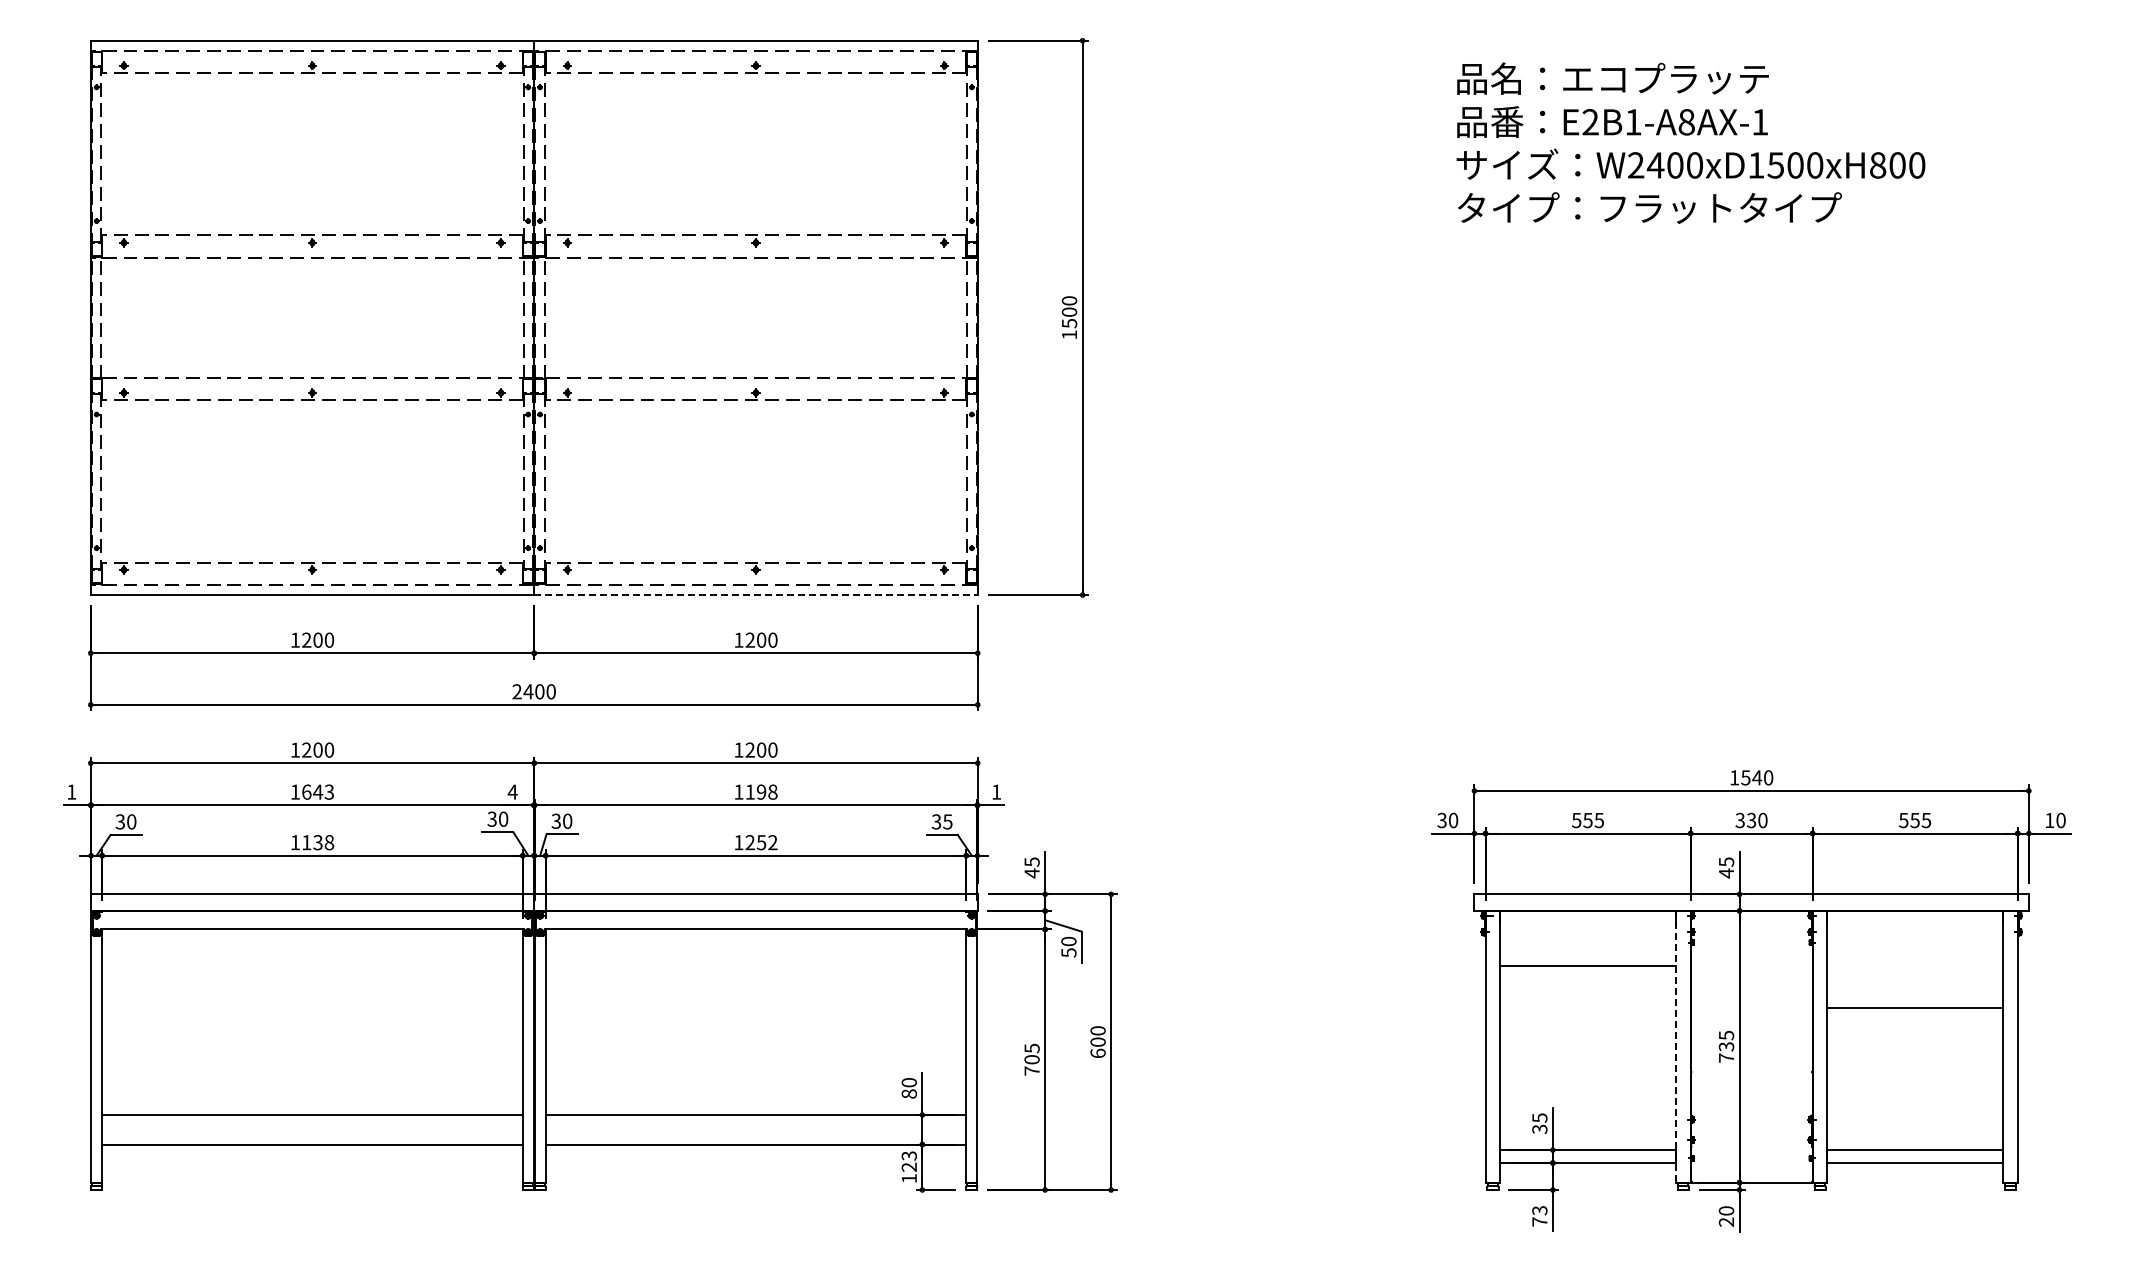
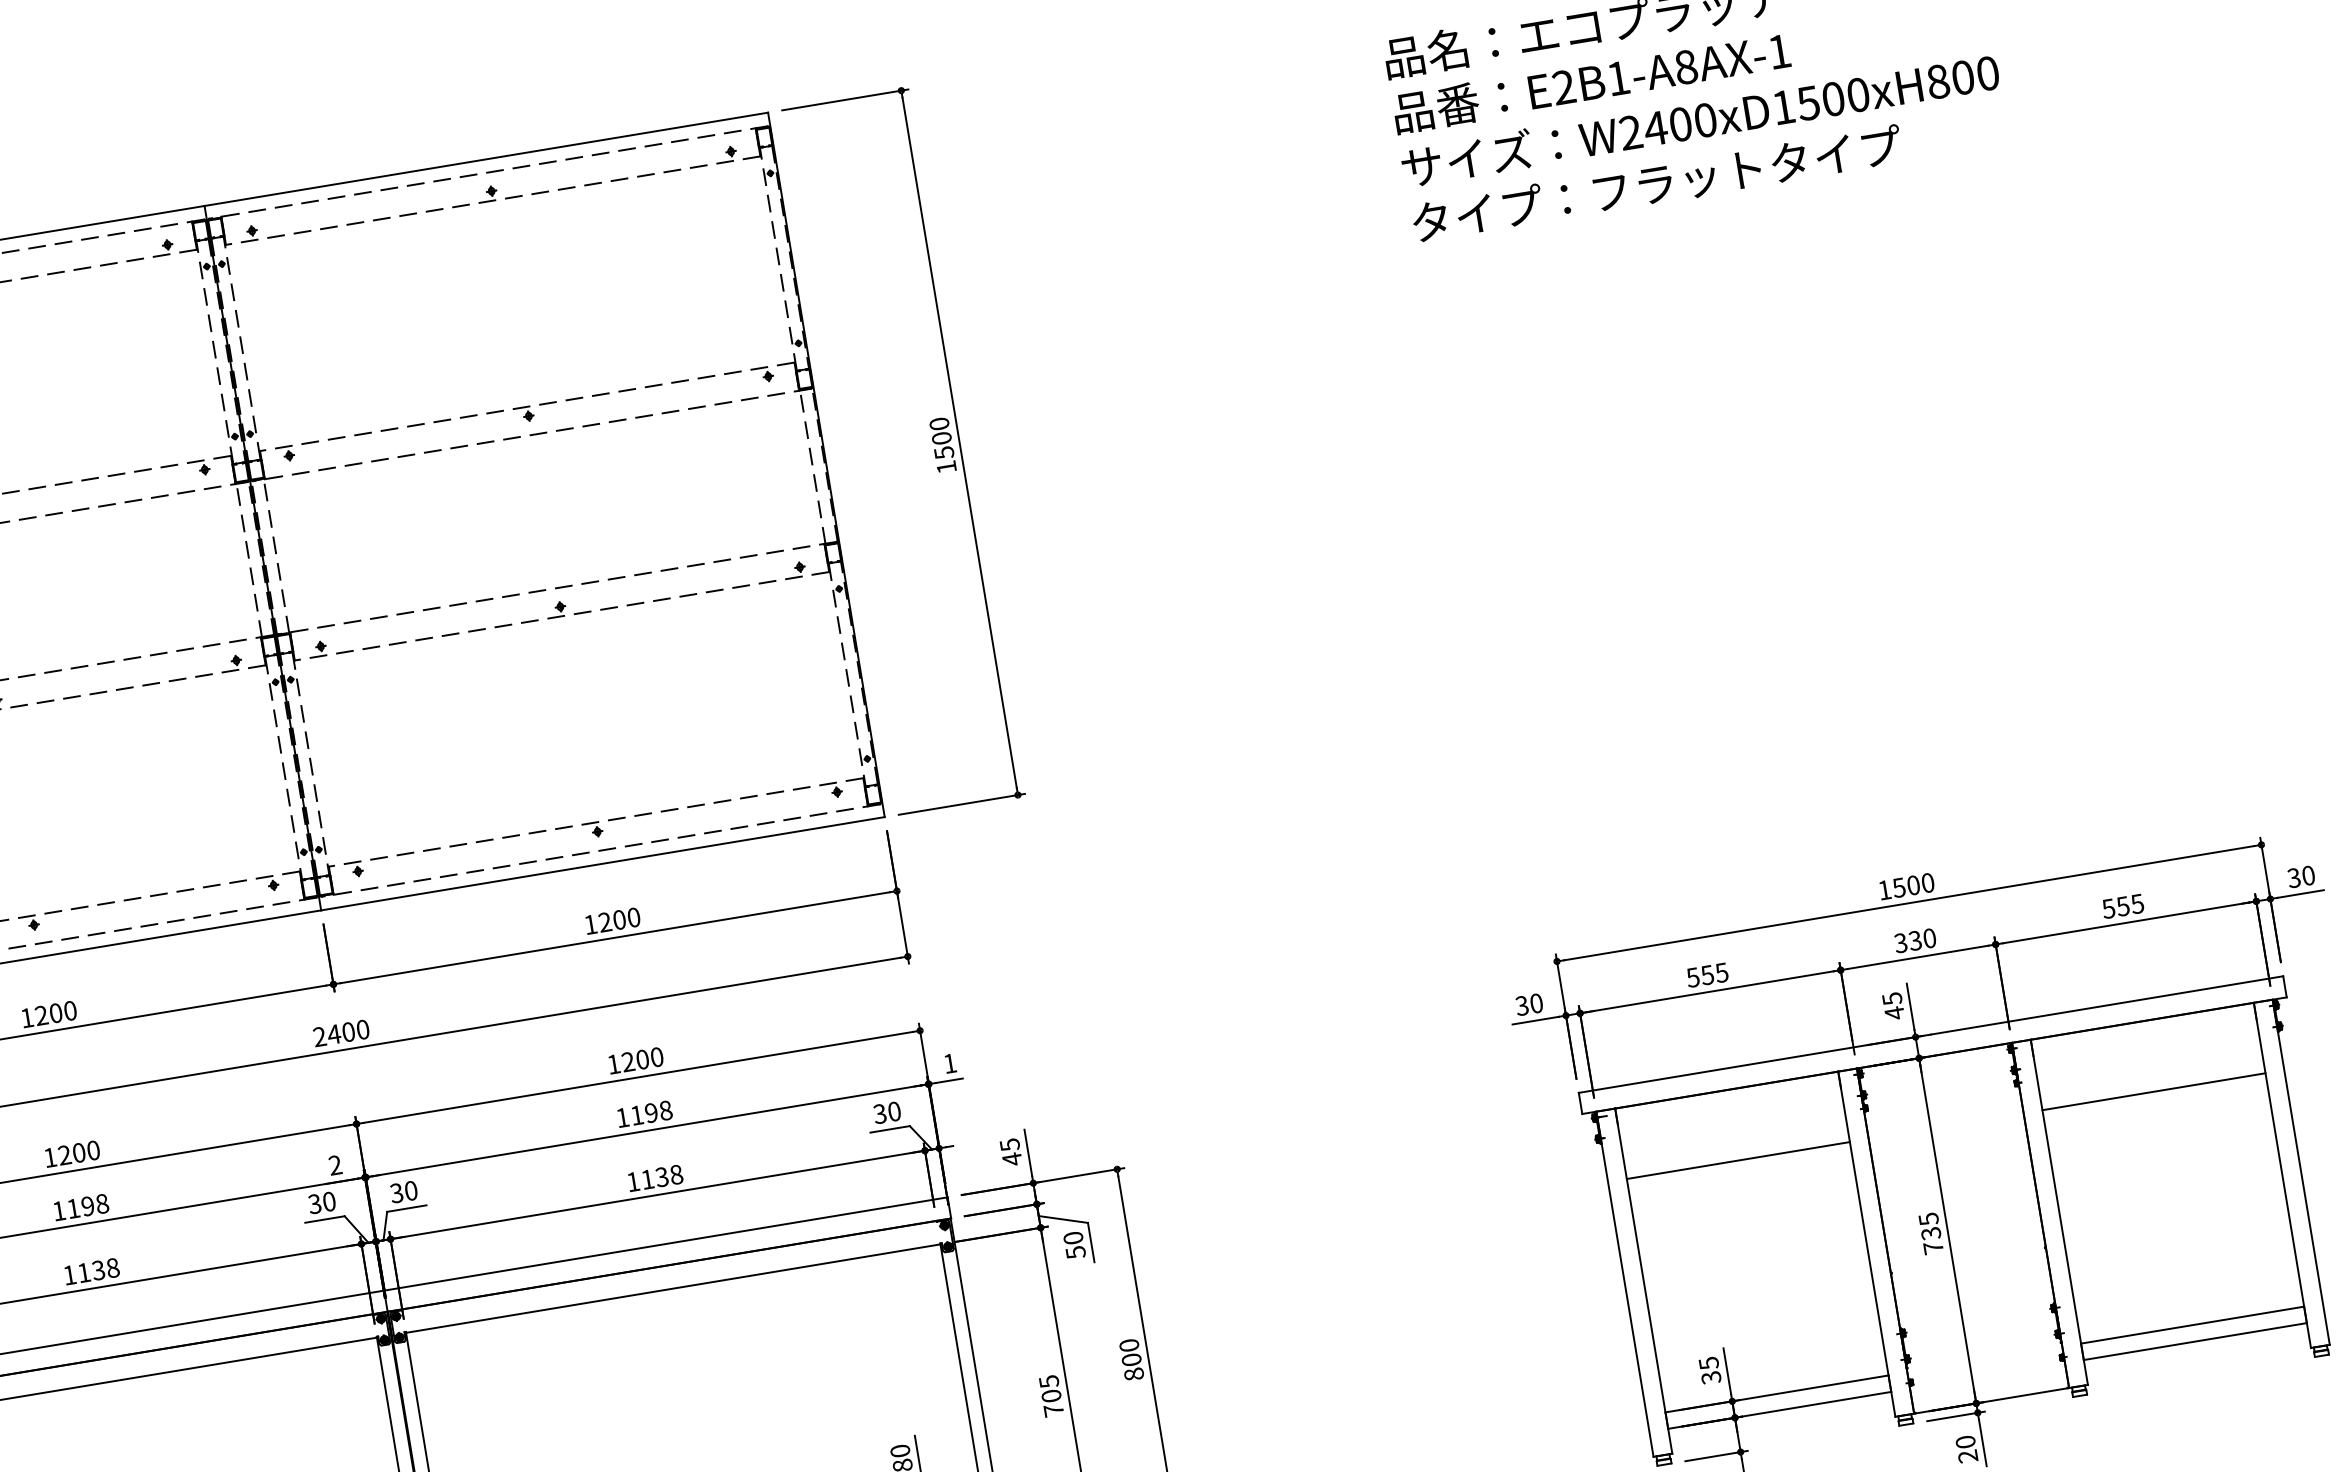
line: (755, 595) -> (602, 864), dashed -> solid
text: (1757, 777) -> (1913, 884), 1540 -> 1500
text: (318, 791) -> (88, 1205), 1643 -> 1198
text: (512, 791) -> (334, 1164), 4 -> 2
text: (2049, 820) -> (2293, 878), 10 -> 30
text: (947, 821) -> (893, 1111), 35 -> 30
text: (761, 842) -> (661, 1176), 1252 -> 1138
line: (1915, 1008) -> (2154, 1091), moved
line: (1675, 1046) -> (1866, 1243), dashed -> solid
text: (1097, 1053) -> (1133, 1374), 600 -> 800

